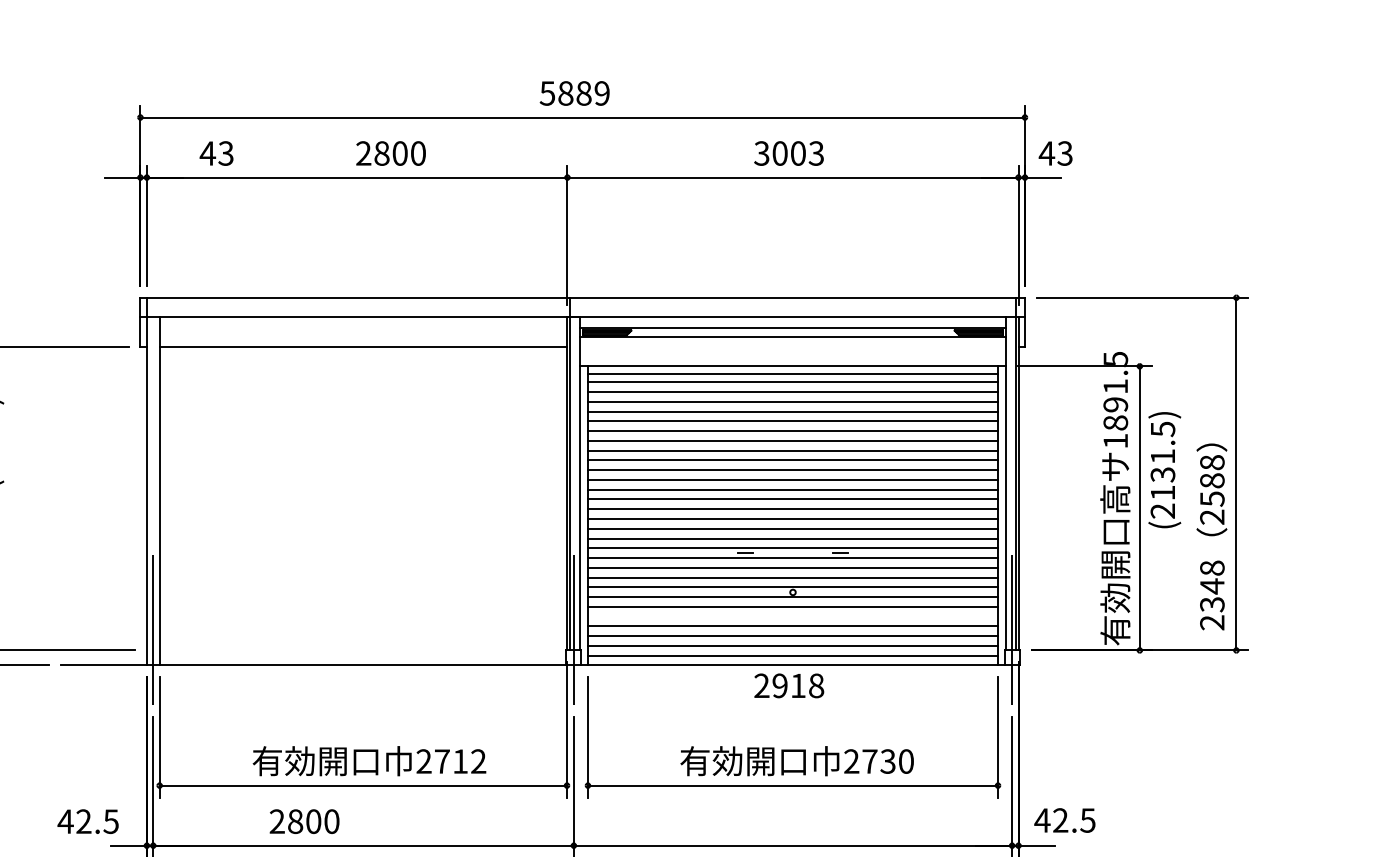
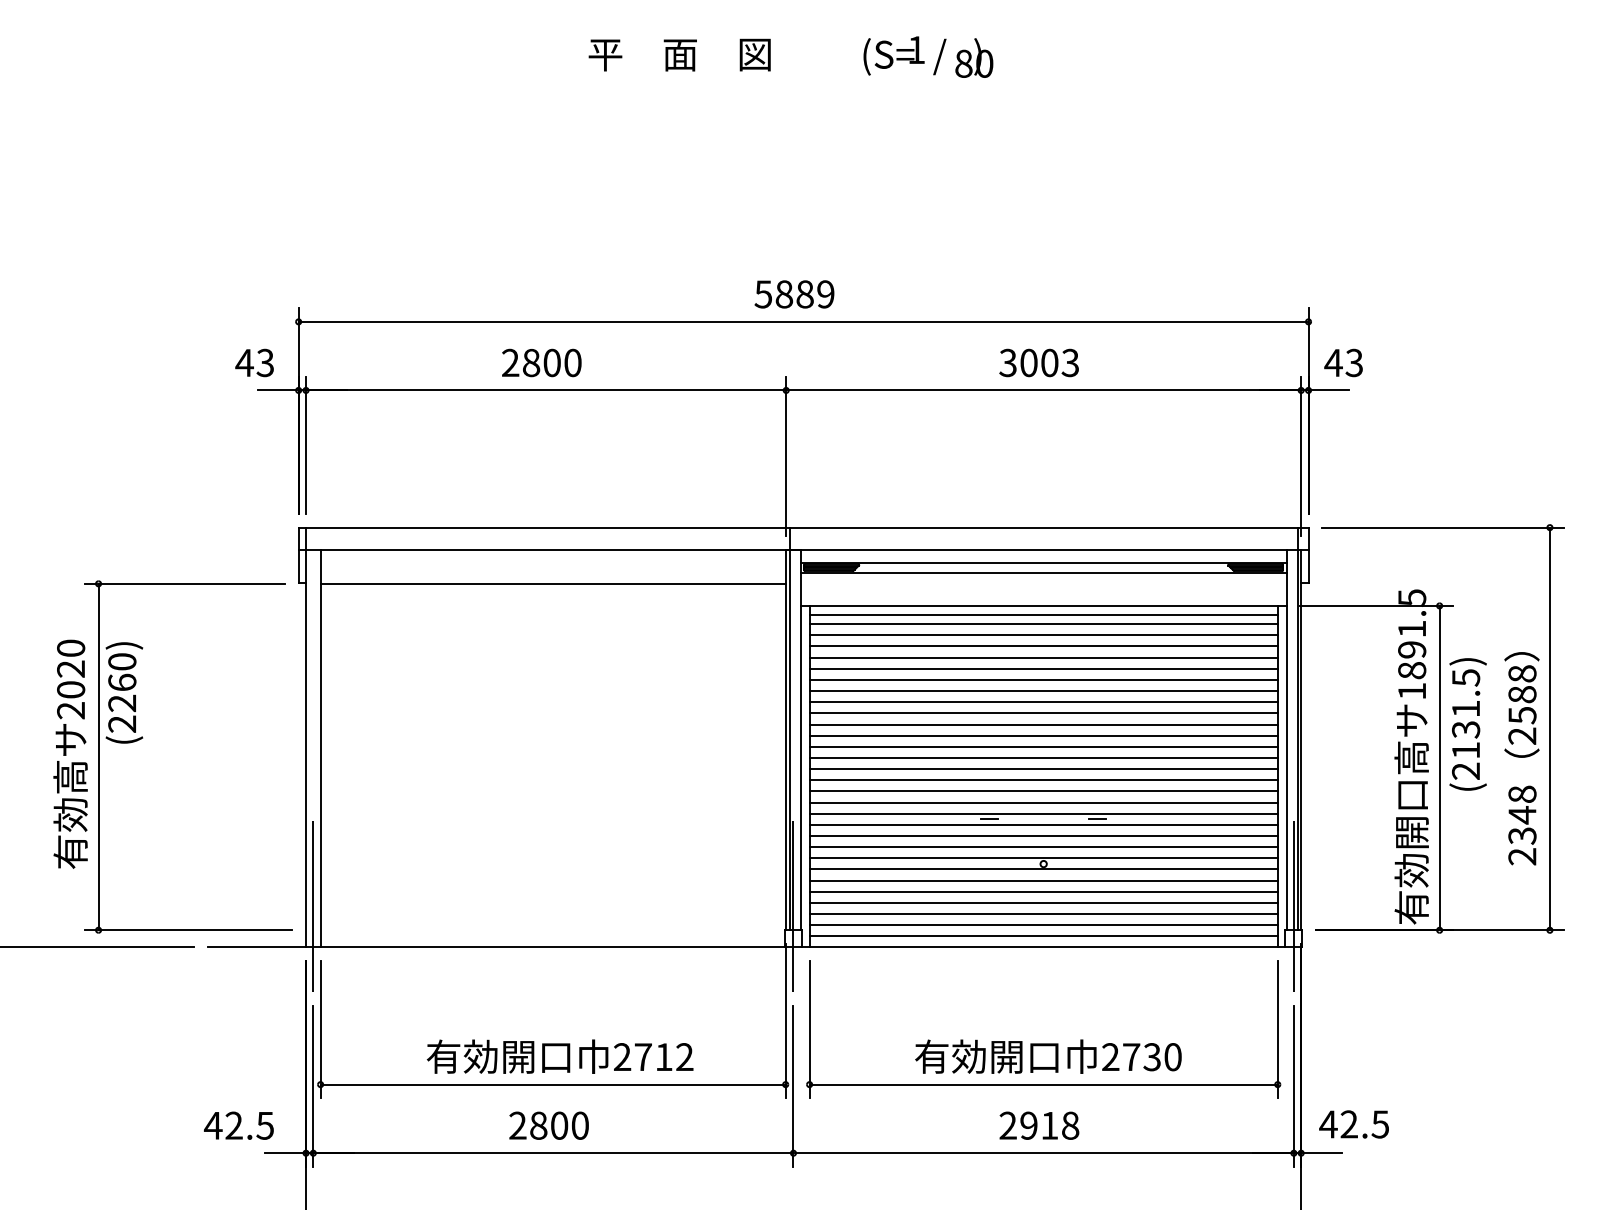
text: (216, 153) -> (254, 362), moved
text: (390, 153) -> (541, 362), moved
text: (1211, 536) -> (1521, 758), moved
line: (792, 616) -> (1043, 891), added
text: (789, 685) -> (1039, 1125), moved
text: (304, 821) -> (548, 1125), moved

